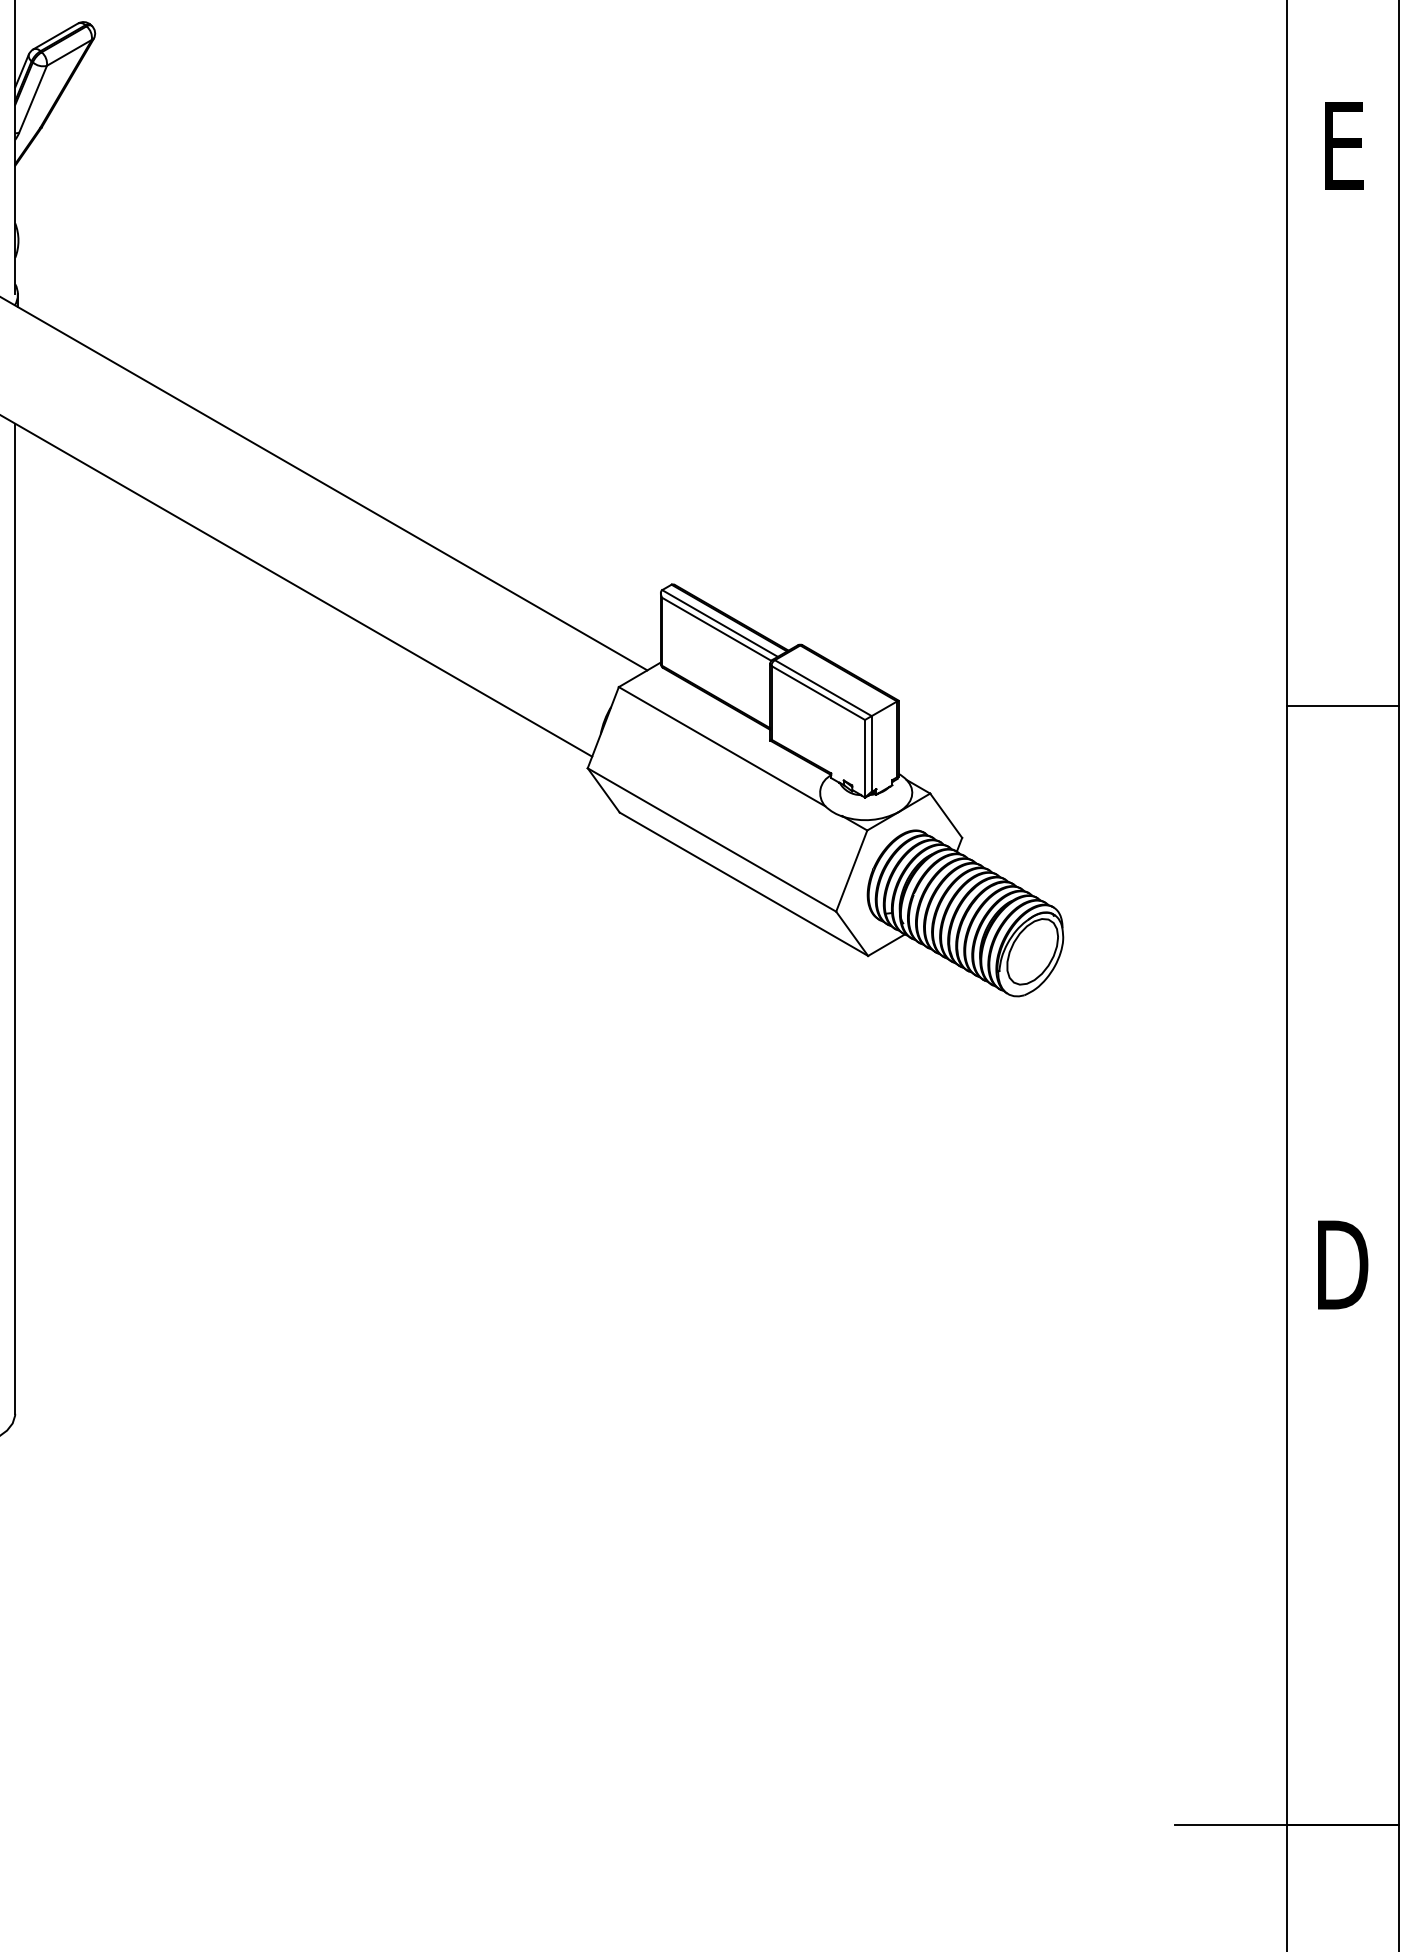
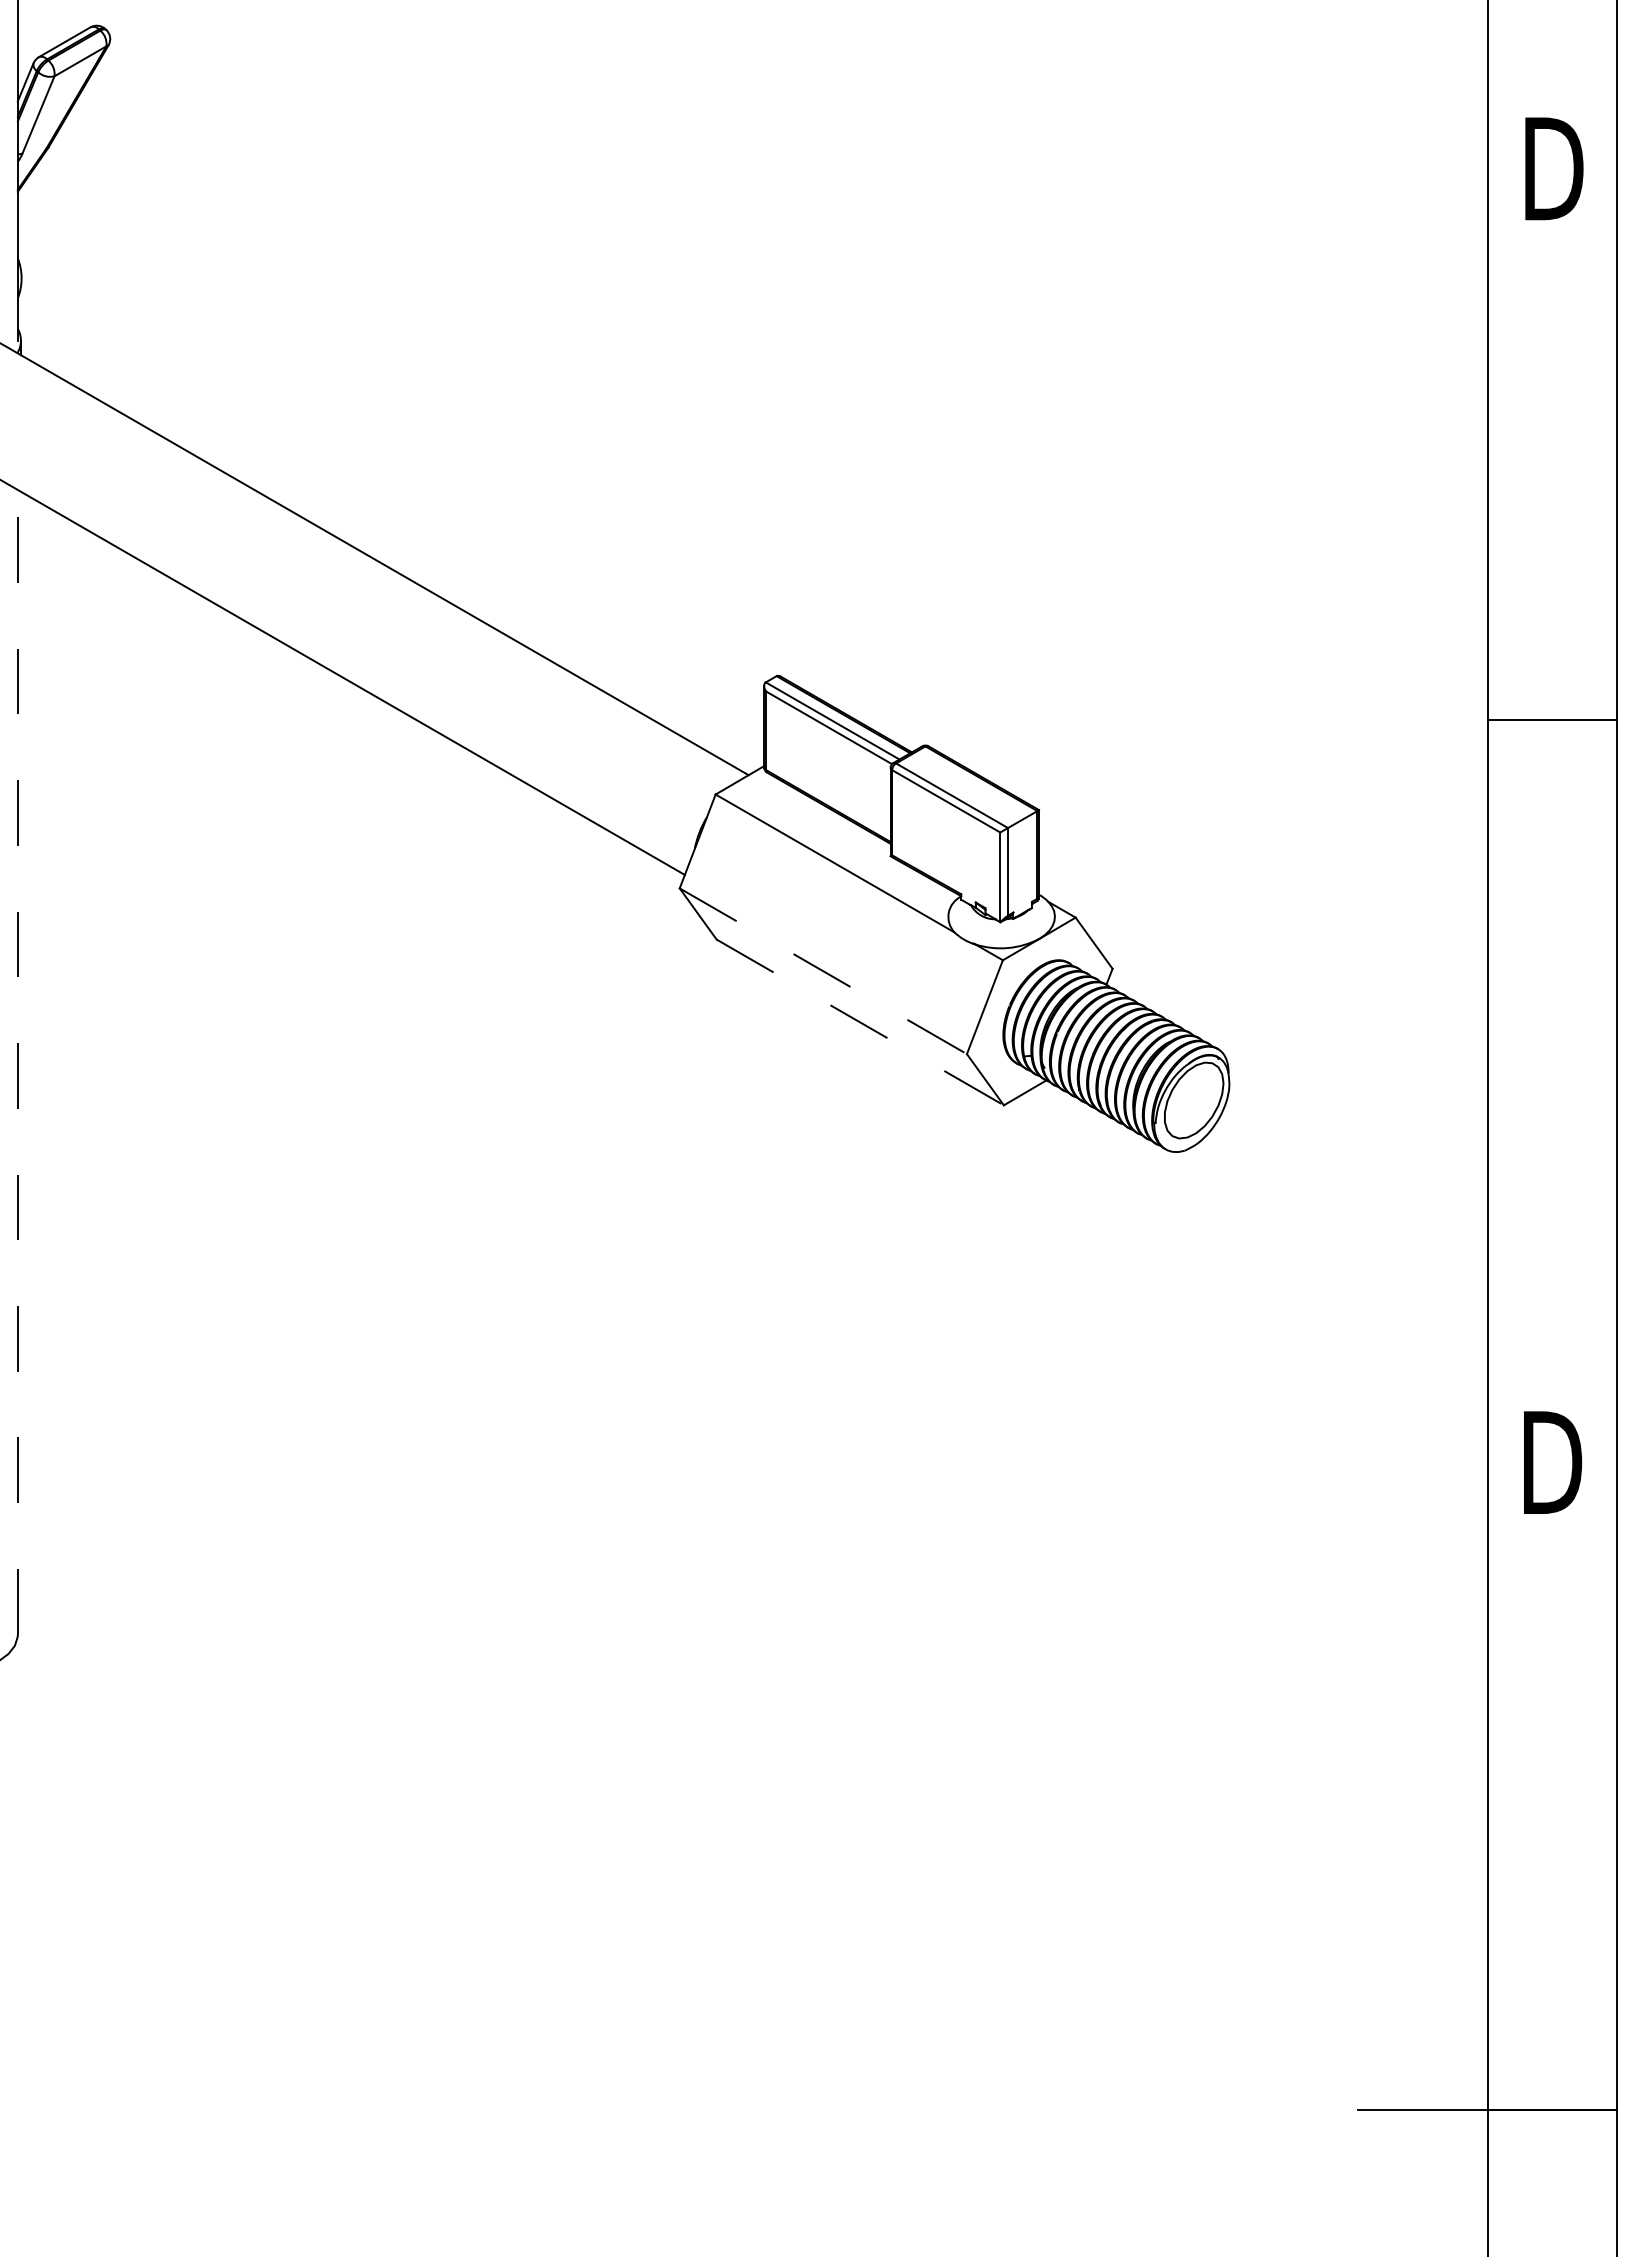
text: (1344, 145) -> (1554, 168), E -> D
line: (1342, 706) -> (1552, 720), moved
line: (712, 840) -> (823, 971), solid -> dashed
line: (744, 884) -> (860, 1022), solid -> dashed
line: (14, 918) -> (17, 1061), solid -> dashed

